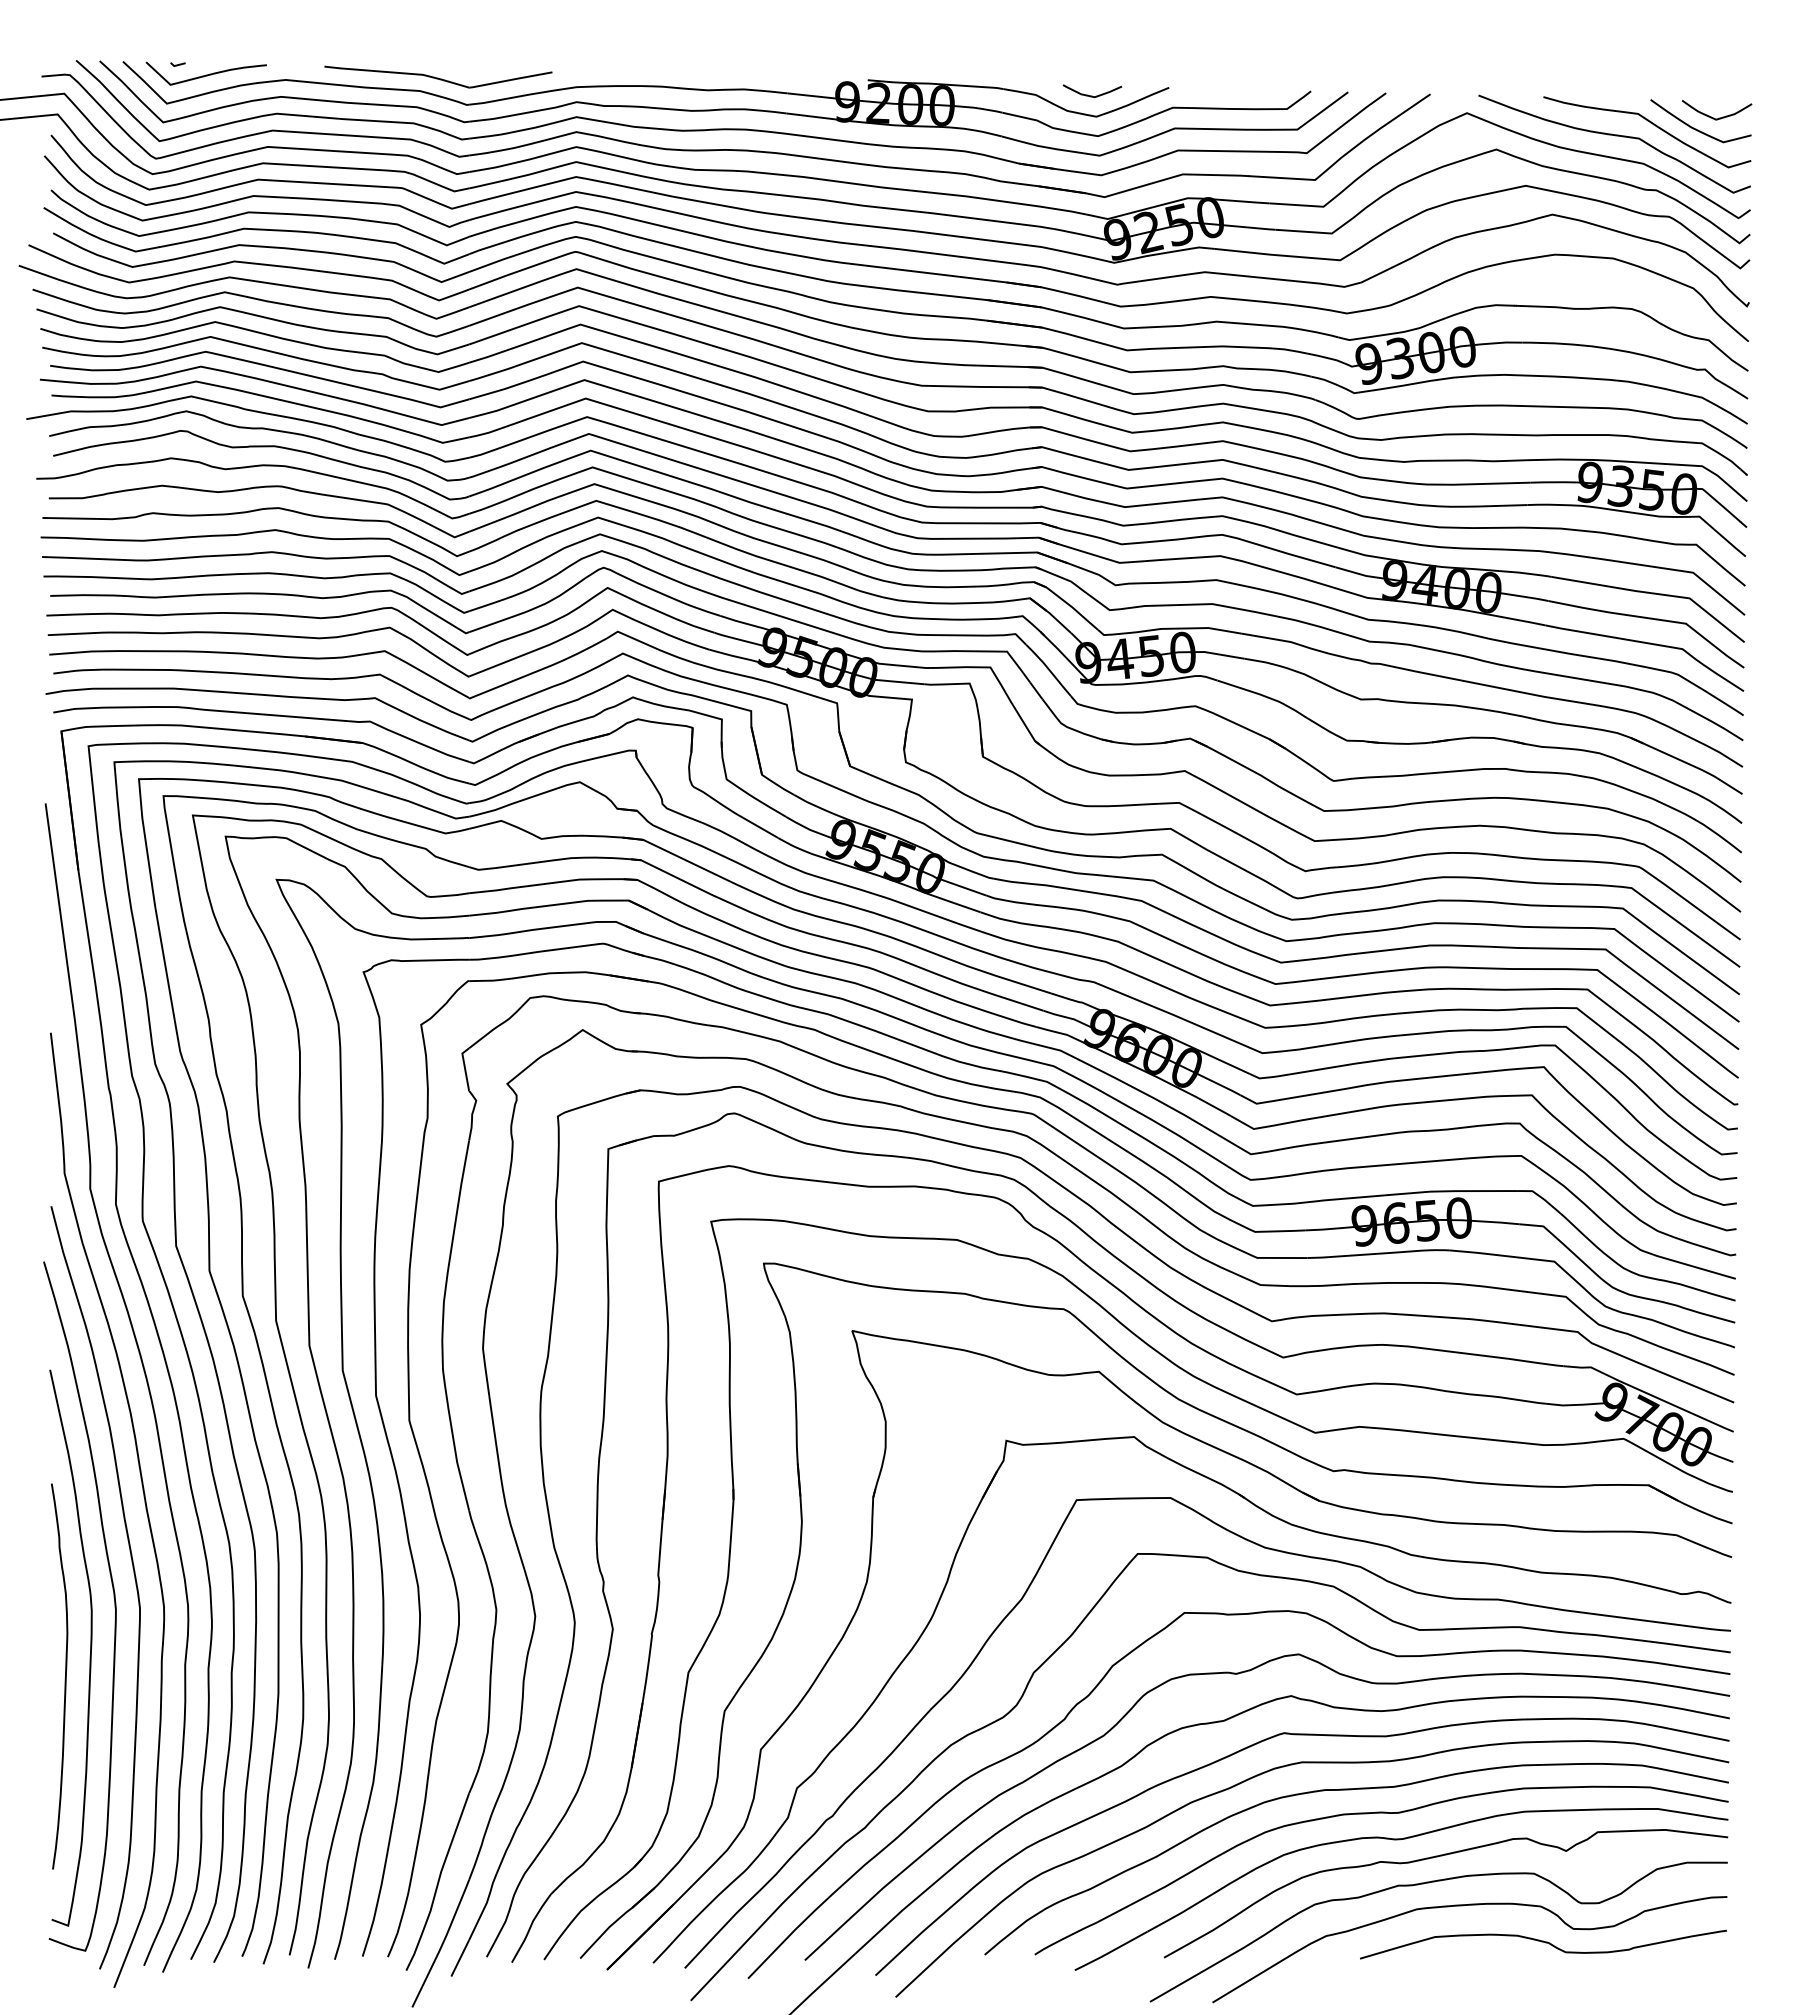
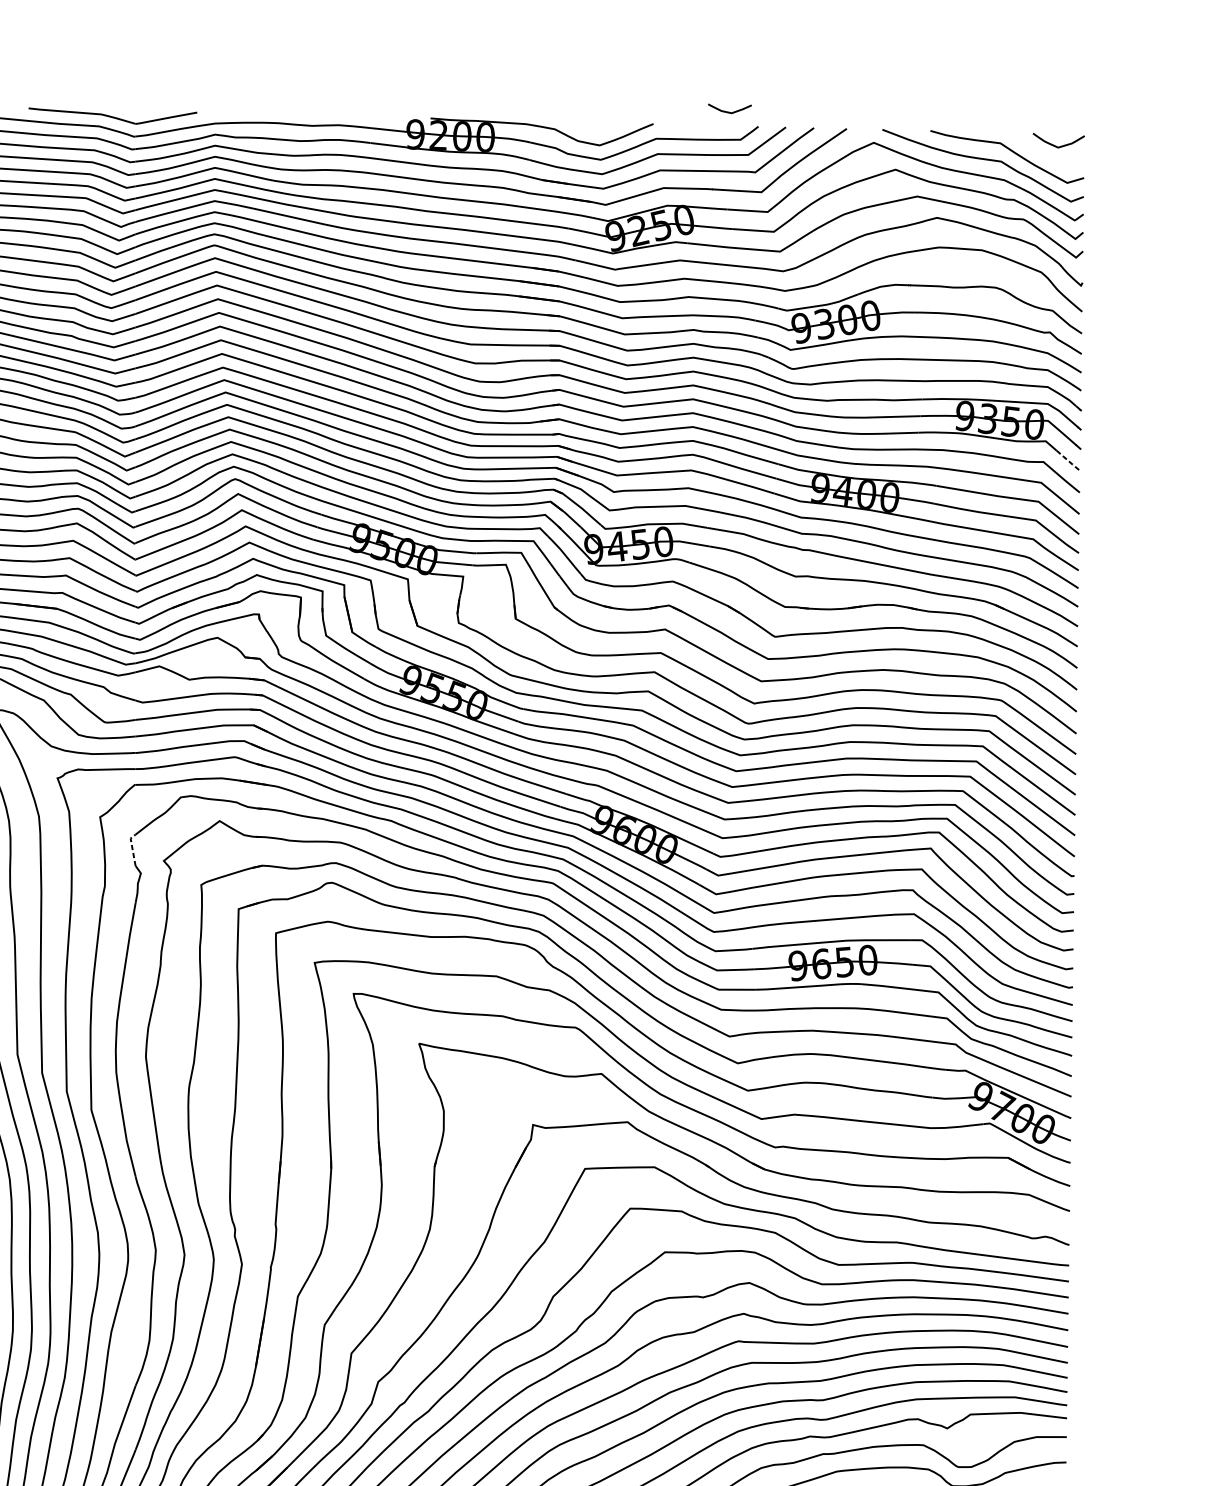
curve: (1092, 95) -> (729, 111), moved
curve: (1696, 128) -> (1043, 154), removed
line: (1730, 543) -> (1068, 461), solid -> dashed
line: (465, 1068) -> (132, 849), solid -> dashed

